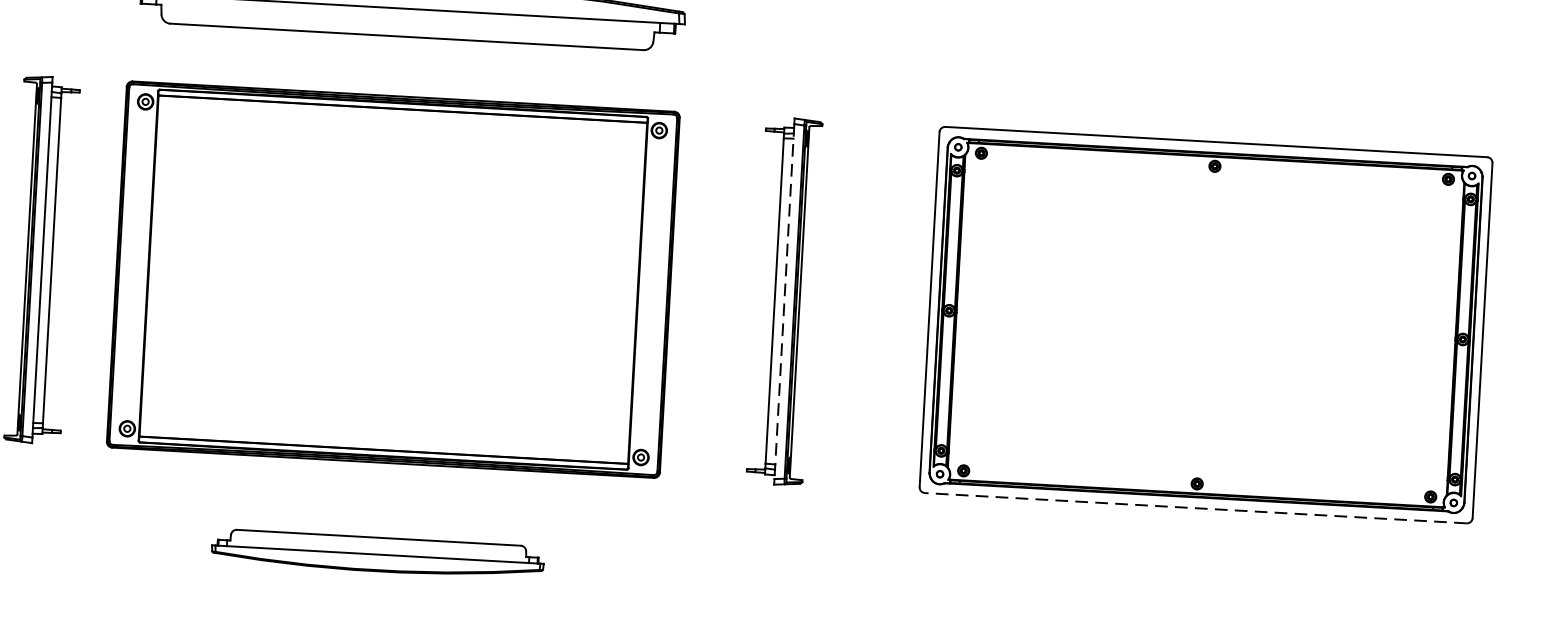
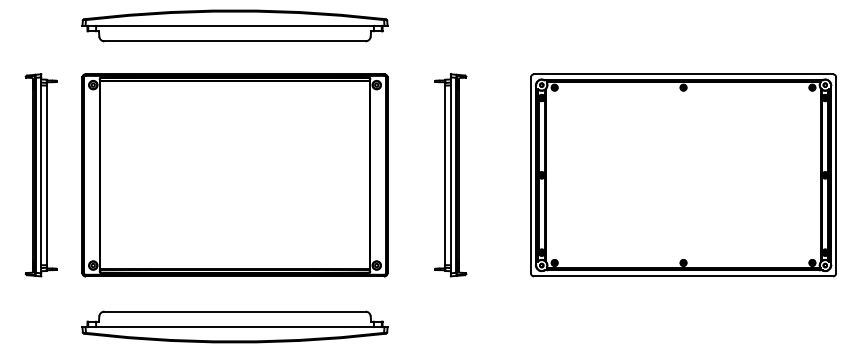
line: (783, 301) -> (450, 175), dashed -> solid
line: (1195, 508) -> (683, 276), dashed -> solid
part: (377, 553) -> (234, 326), size x1.67

